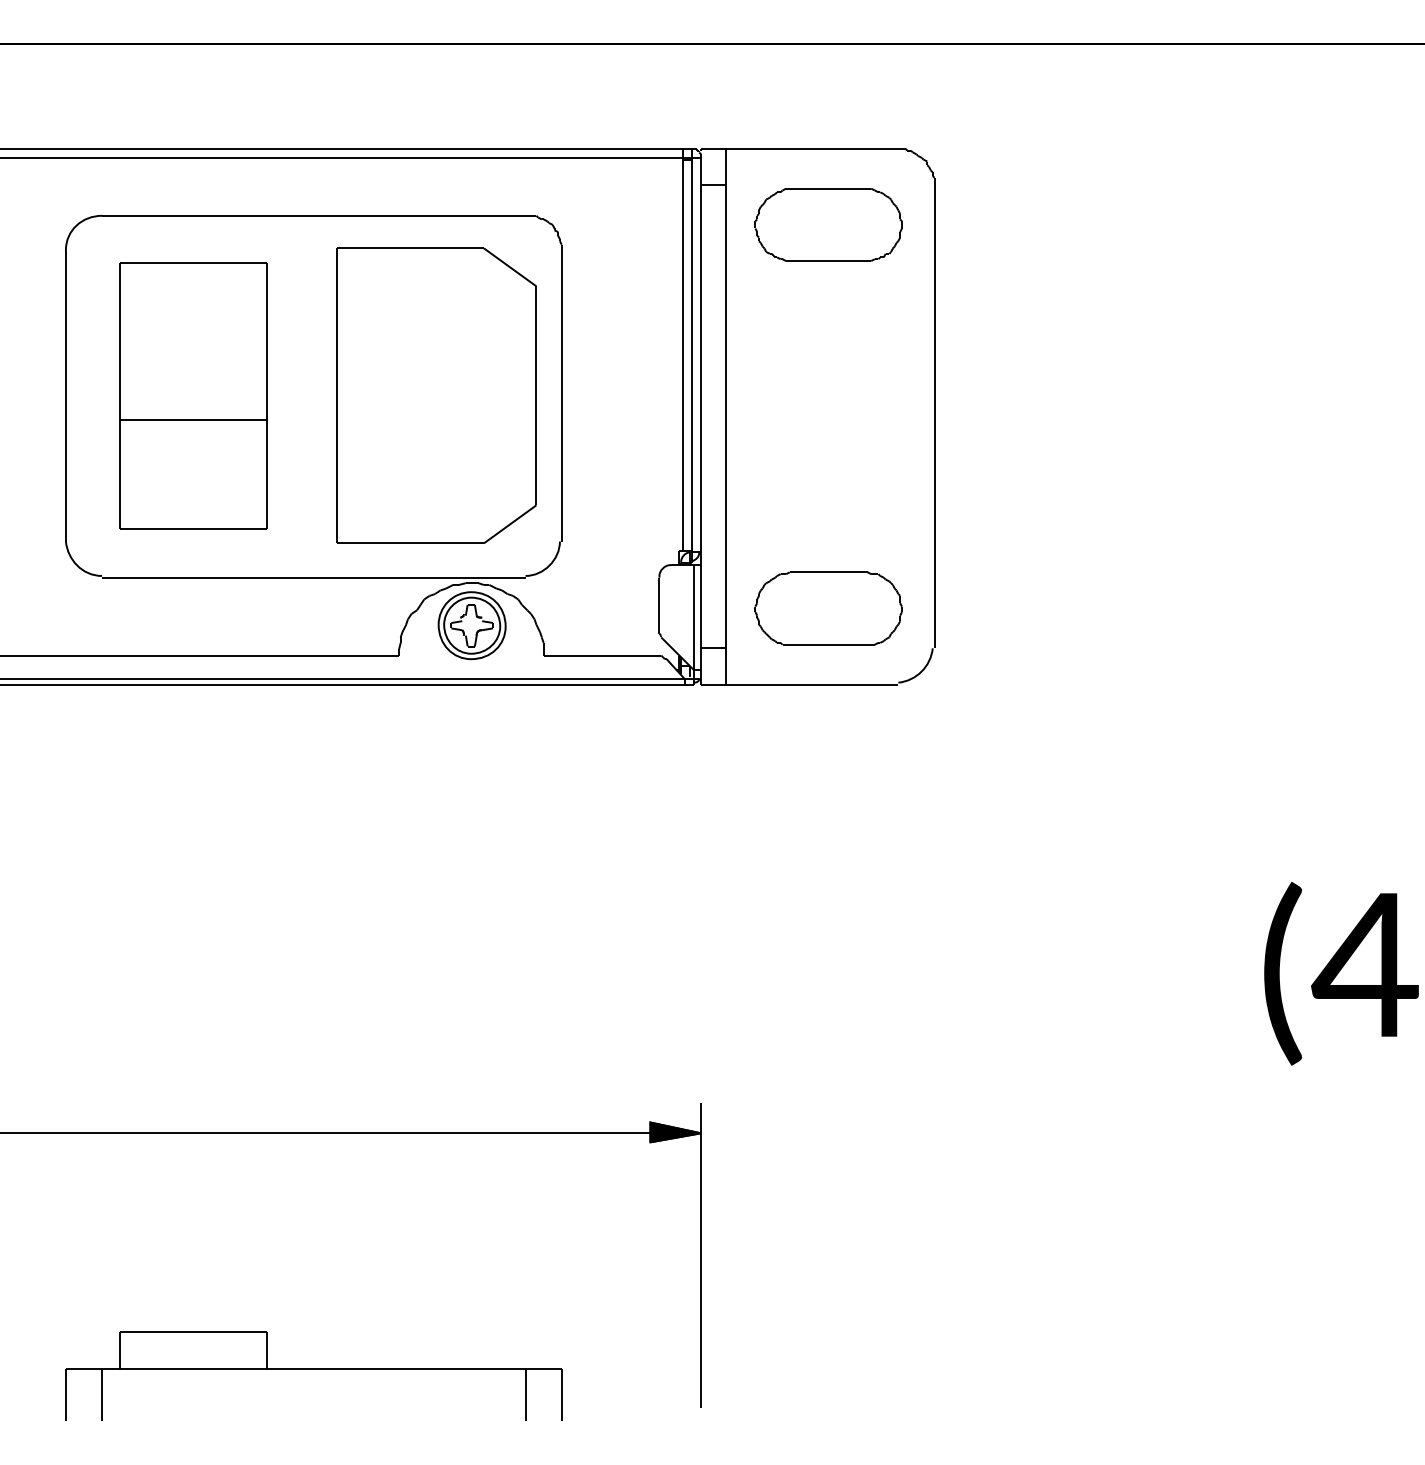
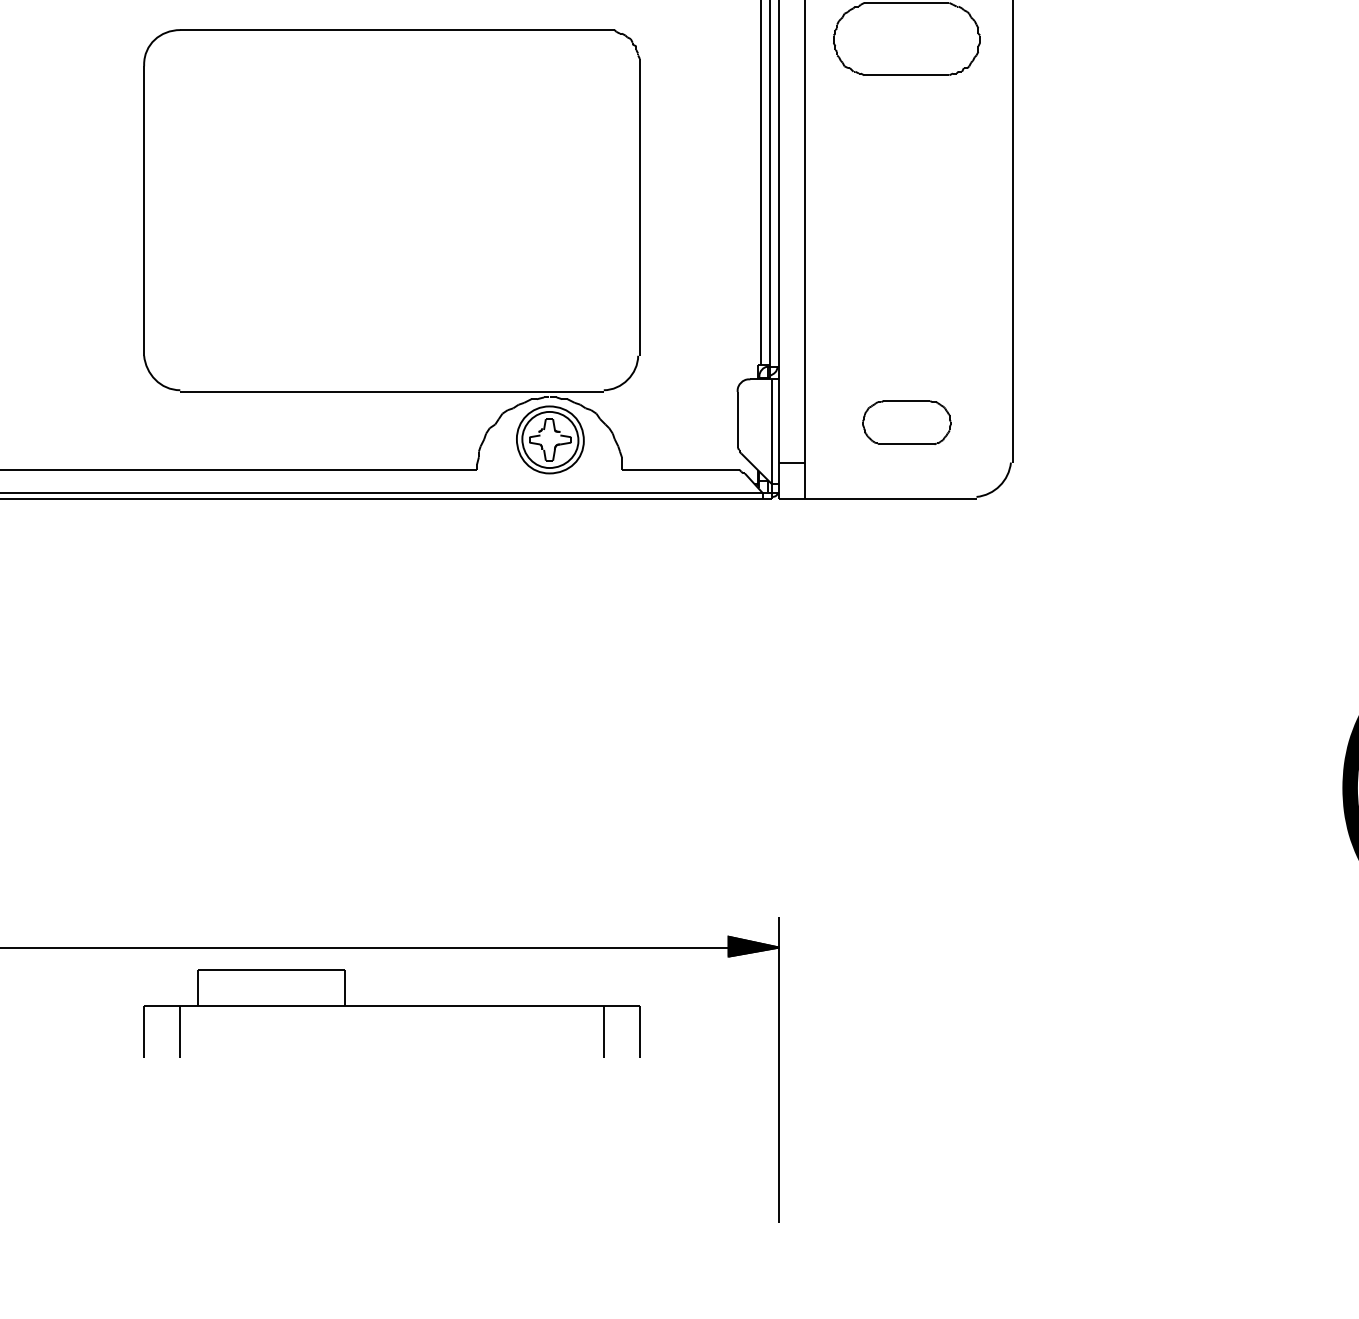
part: (193, 395) -> (271, 209), removed
part: (436, 395) -> (514, 209), removed
part: (828, 608) -> (906, 422), size x0.6
part: (313, 1375) -> (391, 1012), moved

